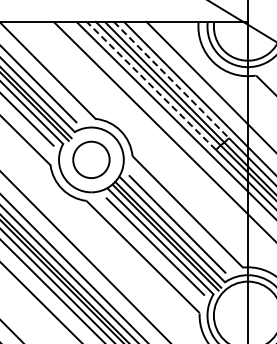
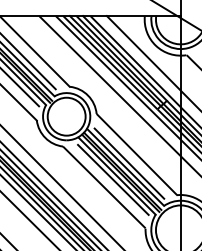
line: (171, 80) -> (125, 58), dashed -> solid
line: (152, 86) -> (111, 63), dashed -> solid
circle: (91, 159) -> (66, 116), size x1.43

